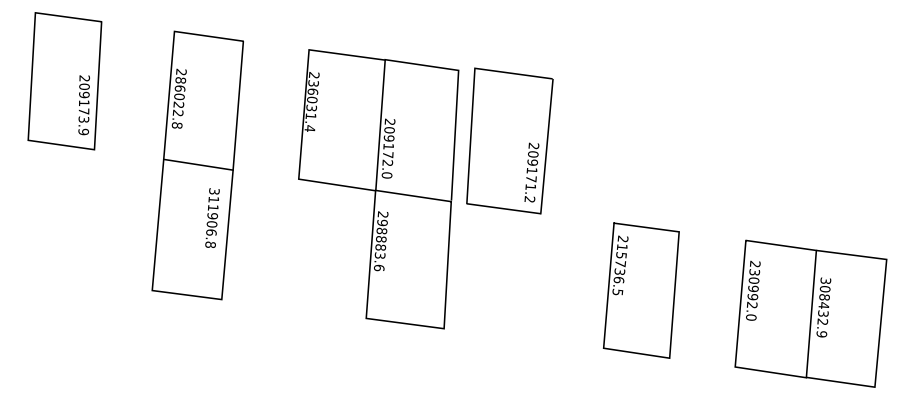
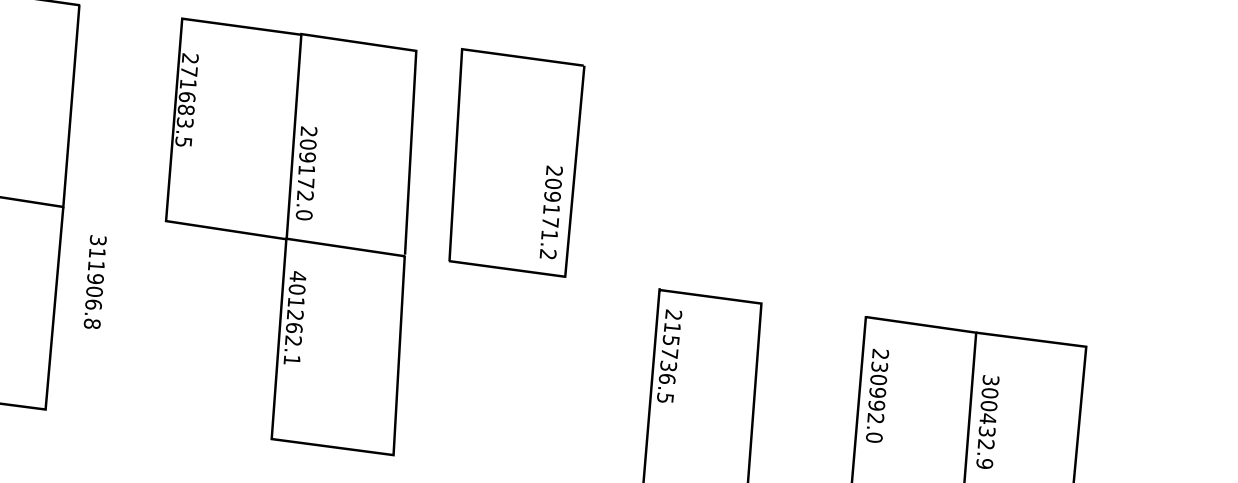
text: (311, 105) -> (186, 105), 236031.4 -> 271683.5
text: (509, 140) -> (516, 162), moved
text: (212, 217) -> (95, 281), moved
text: (381, 241) -> (295, 318), 298883.6 -> 401262.1
text: (824, 297) -> (988, 406), 308432.9 -> 300432.9

